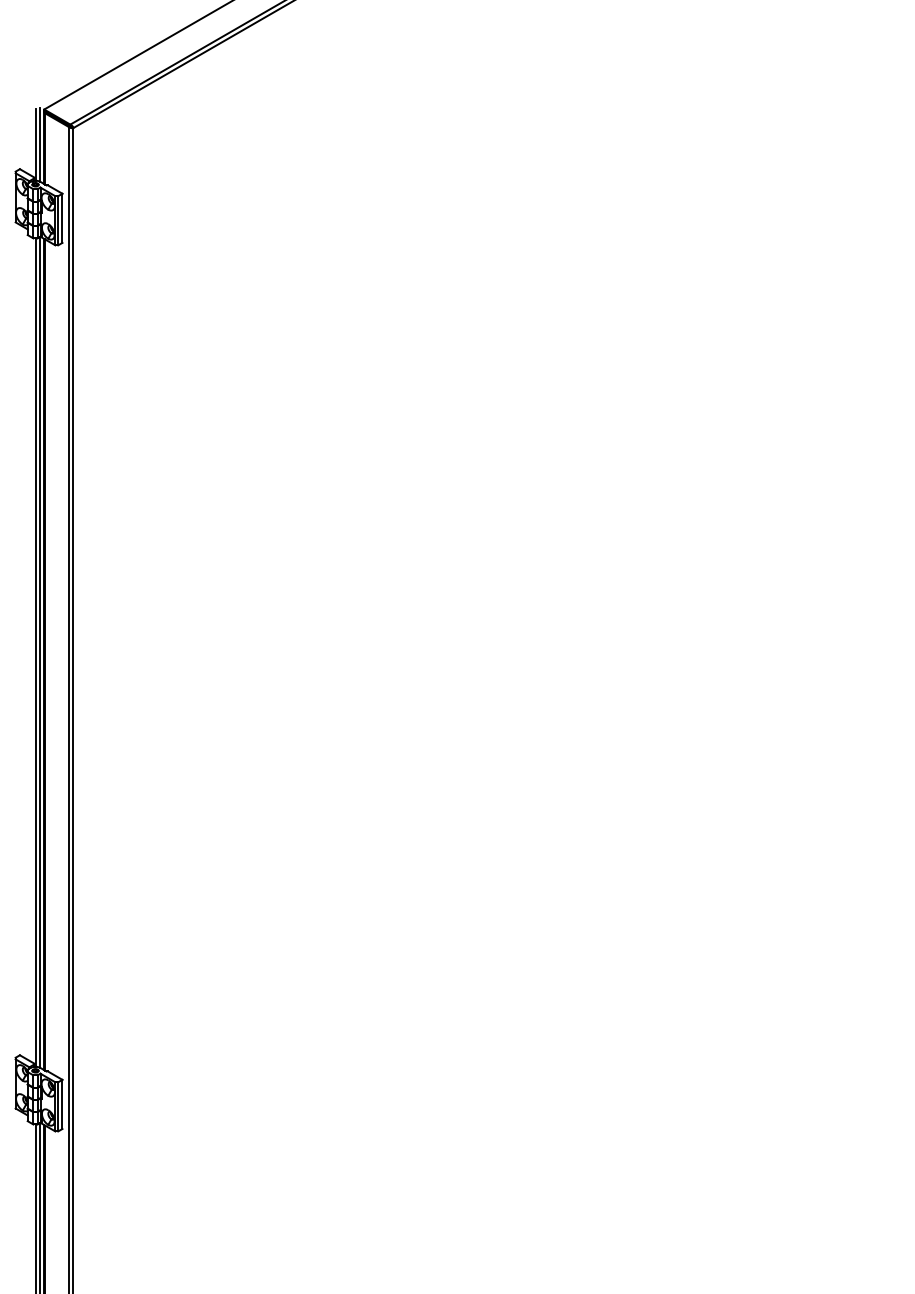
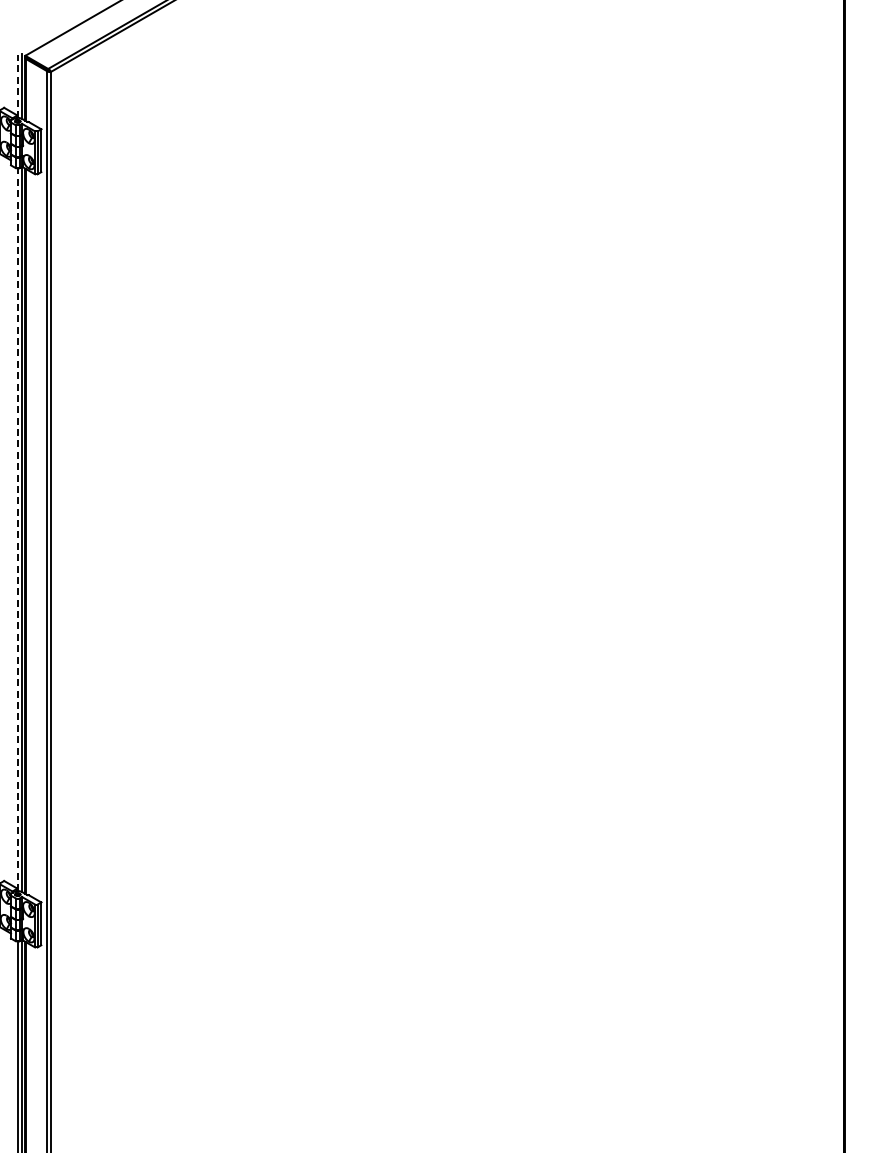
line: (35, 144) -> (17, 86), solid -> dashed
line: (35, 652) -> (17, 529), solid -> dashed

